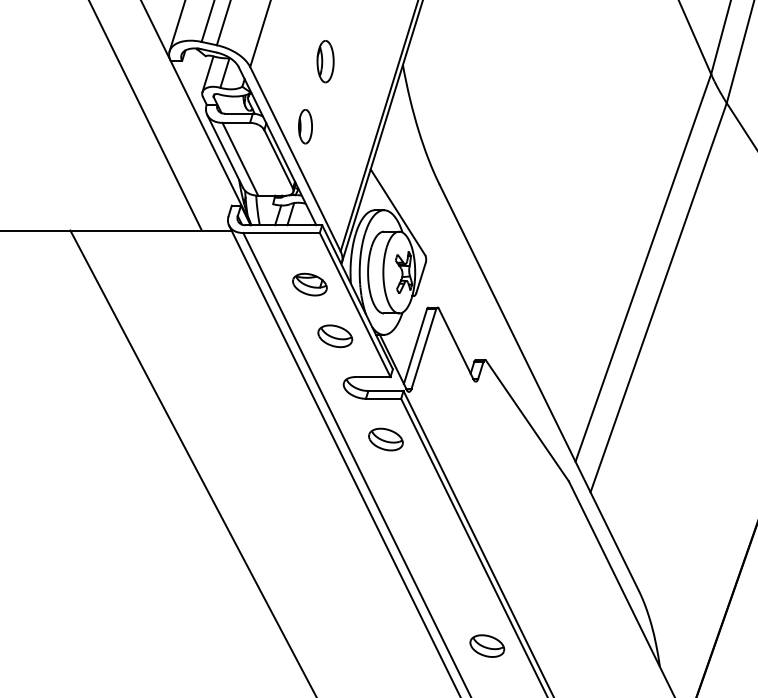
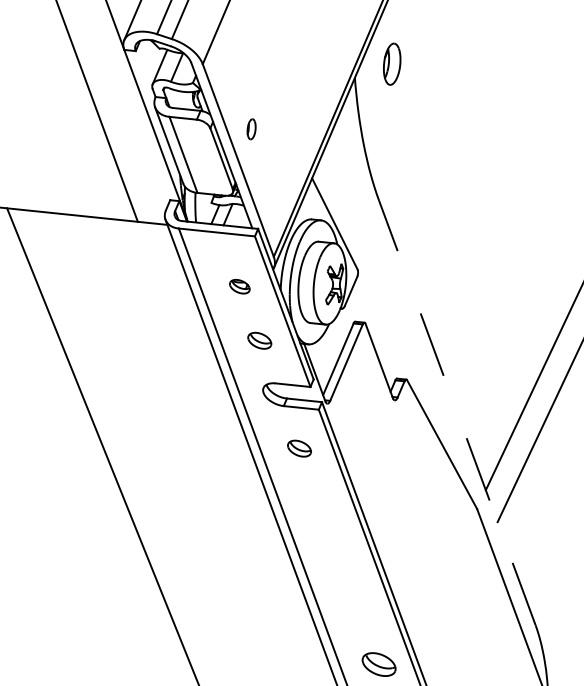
part: (325, 61) -> (392, 64), moved
part: (305, 126) -> (251, 129), size x0.6
part: (309, 284) -> (239, 286), size x0.6
part: (335, 336) -> (259, 340), size x0.7
line: (539, 387) -> (457, 412), solid -> dashed
part: (385, 439) -> (299, 448), size x0.7

